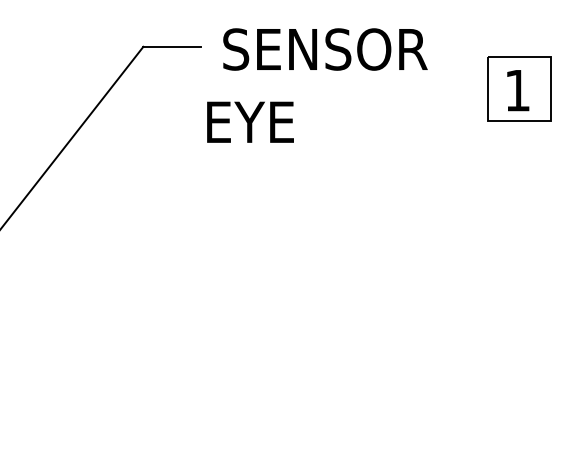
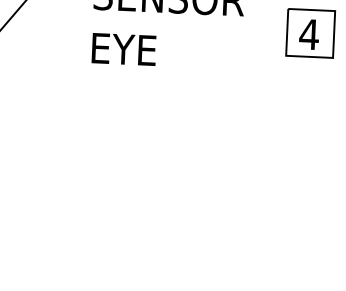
text: (517, 90) -> (309, 34), 1 -> 4
text: (250, 121) -> (124, 48), moved

